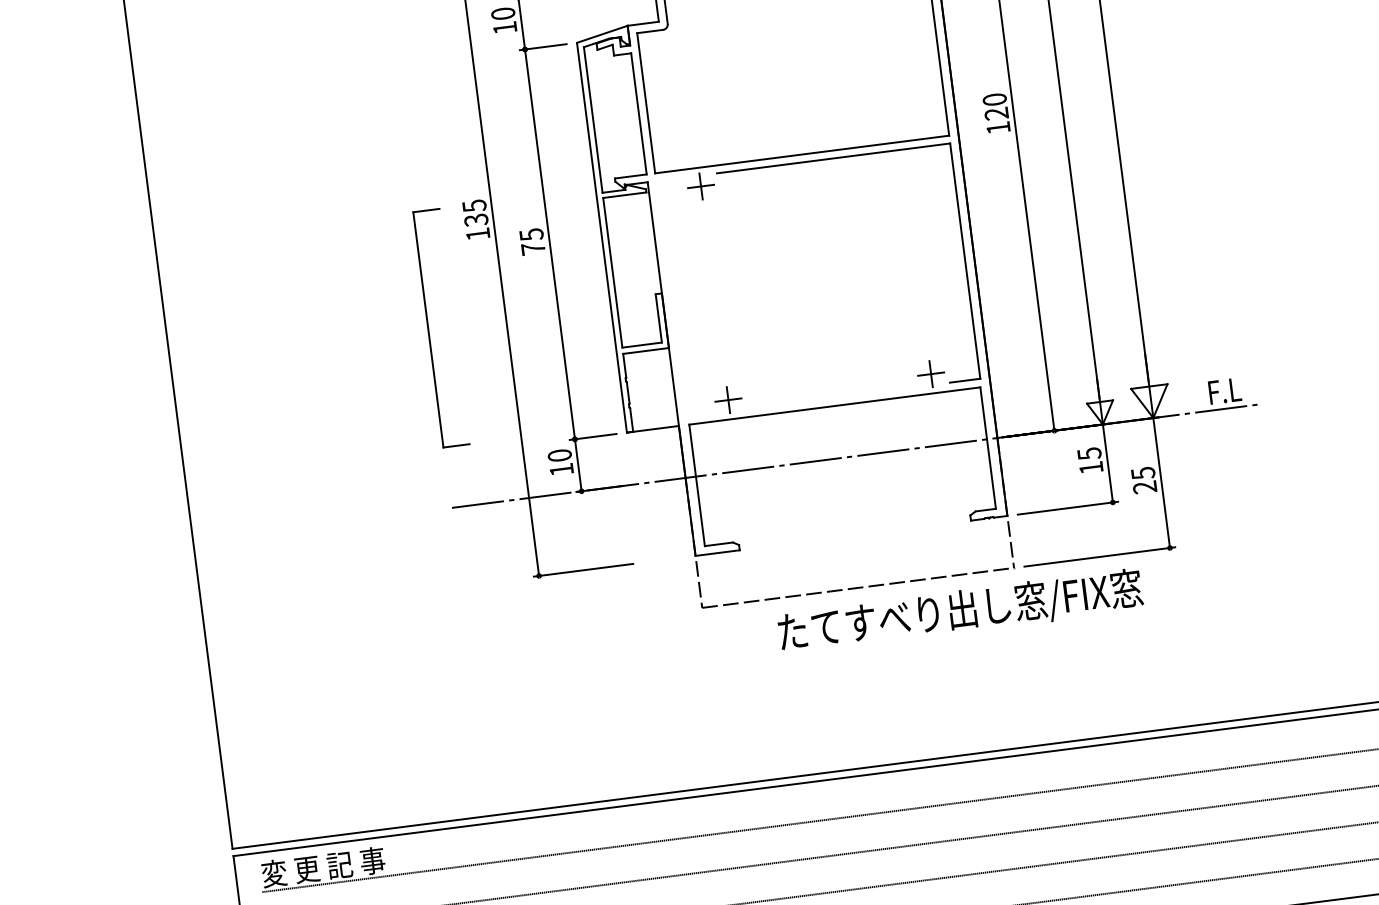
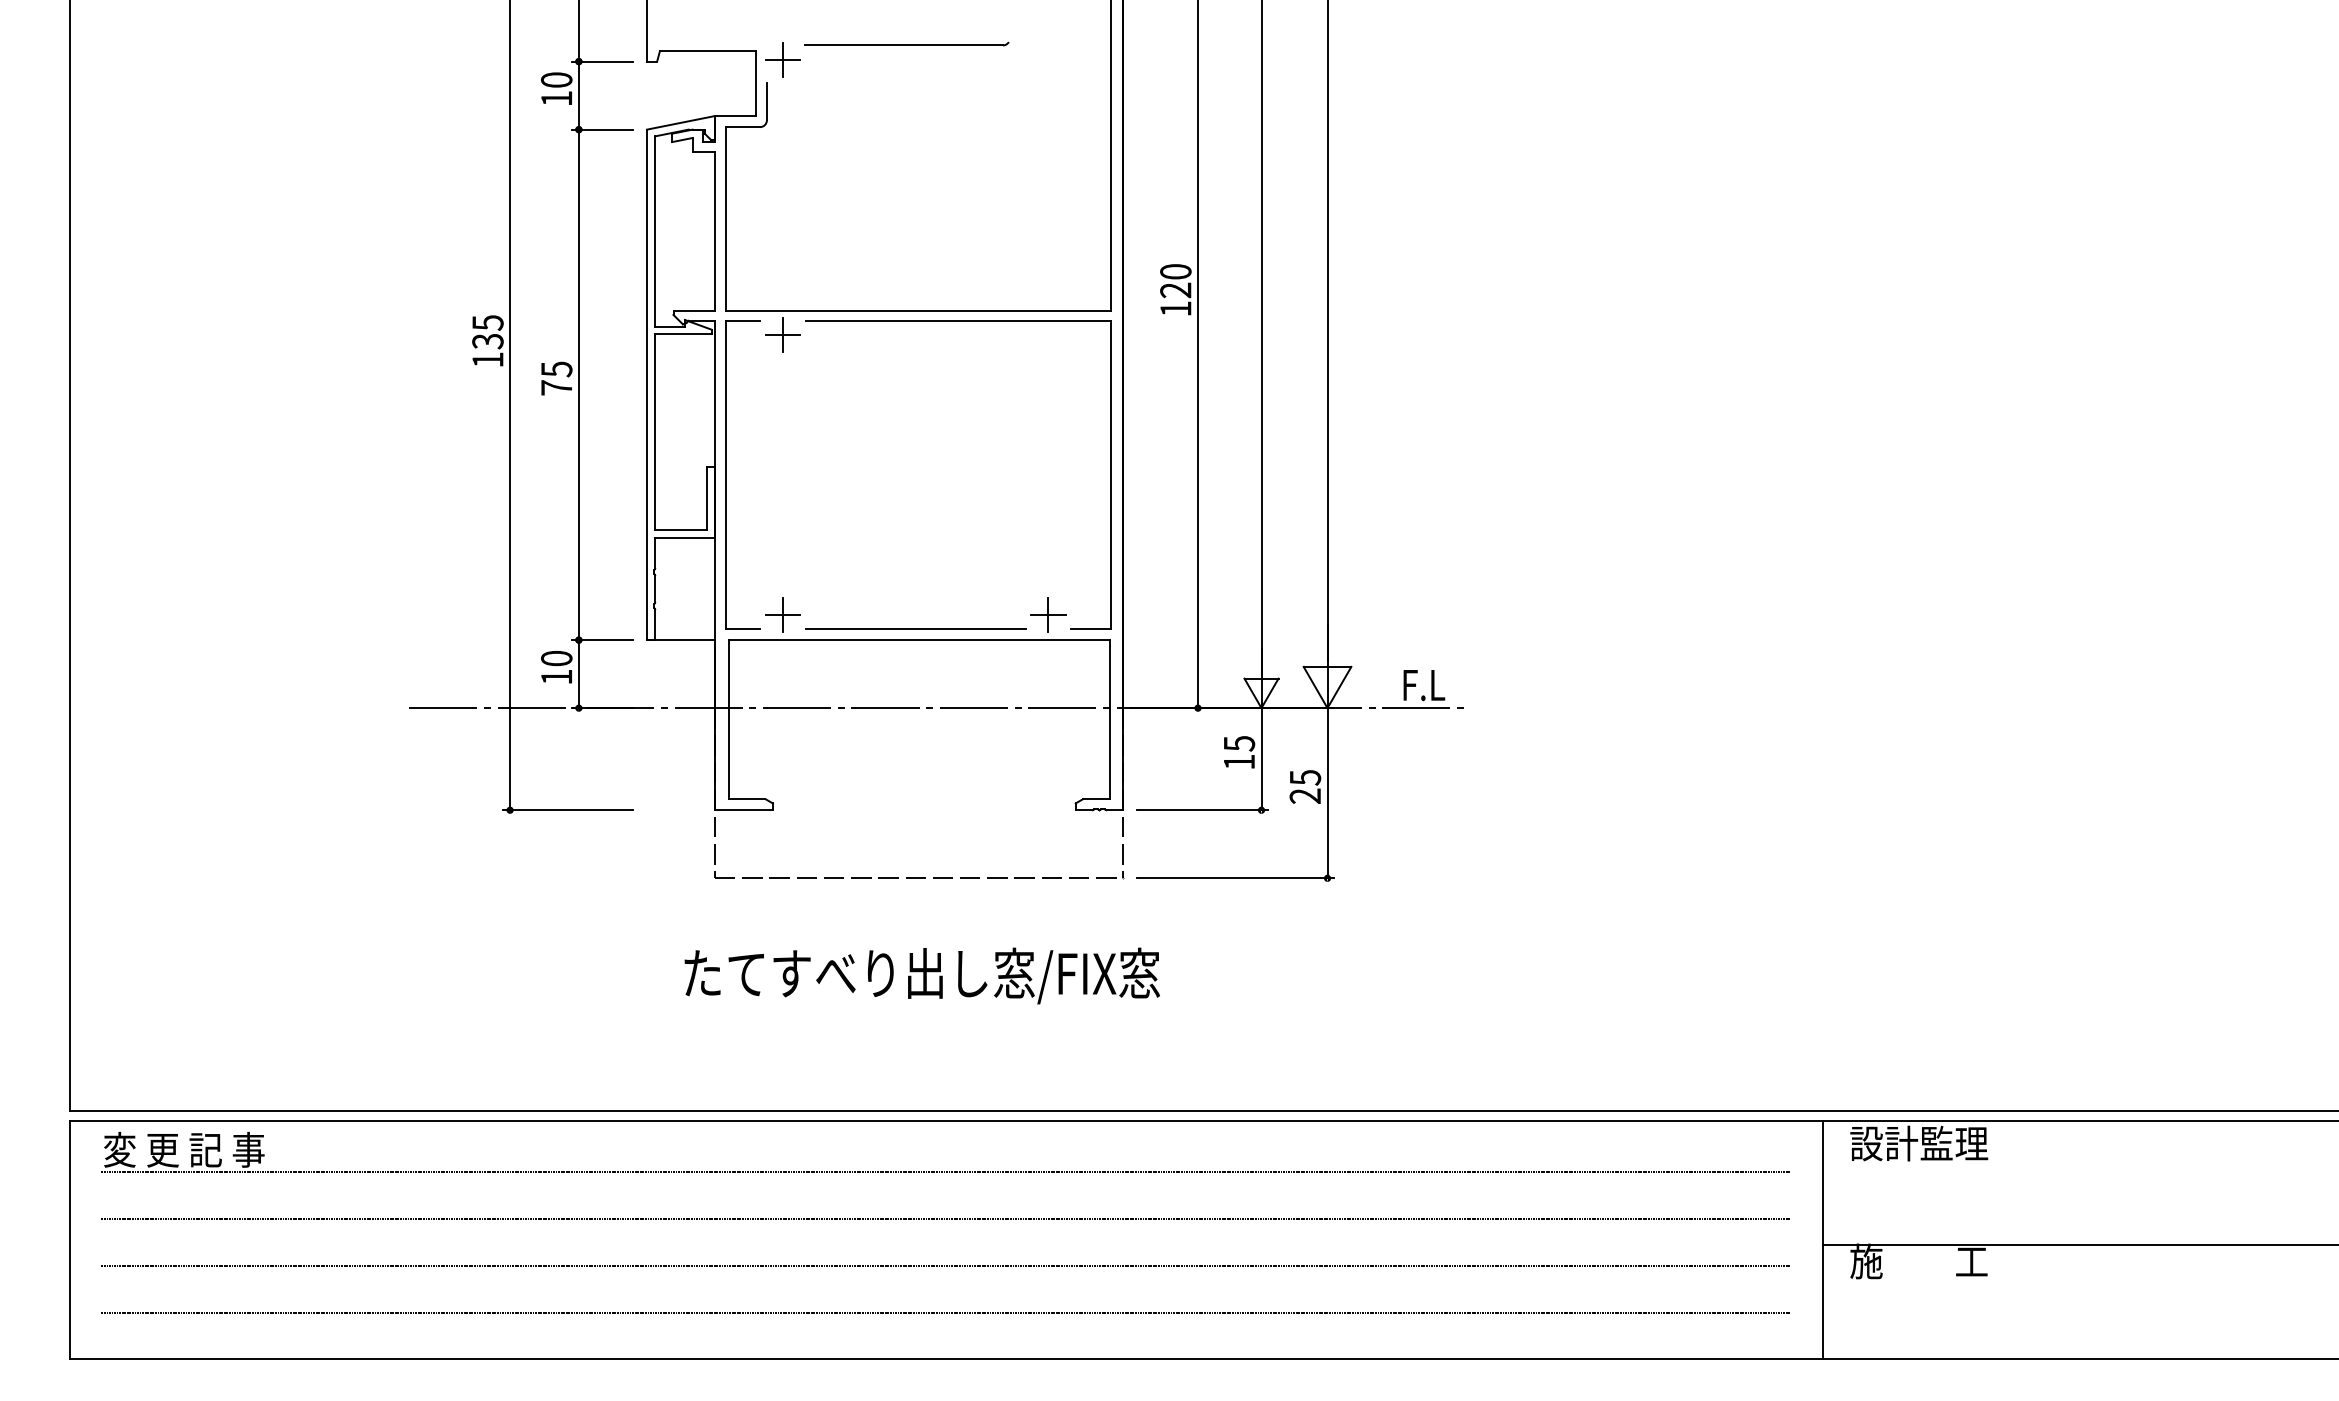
part: (428, 329) -> (726, 474), moved
line: (830, 397) -> (915, 628), added
text: (959, 611) -> (921, 975), moved

